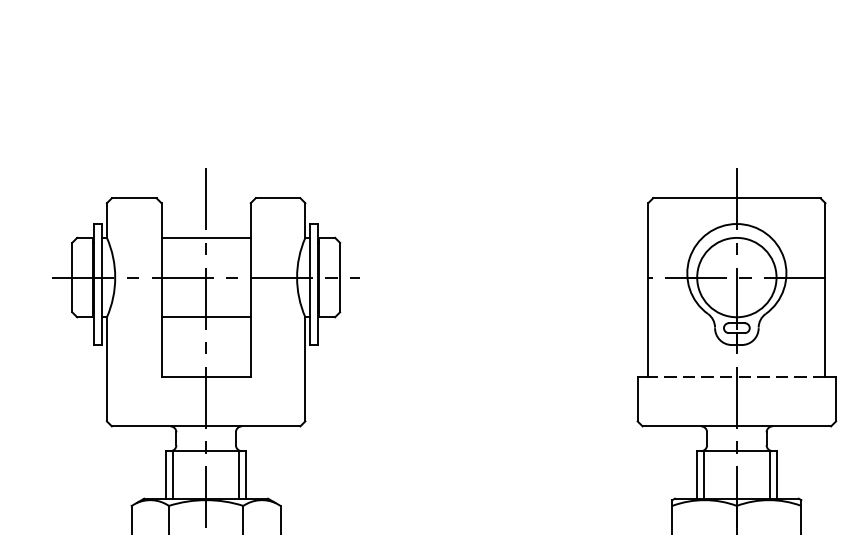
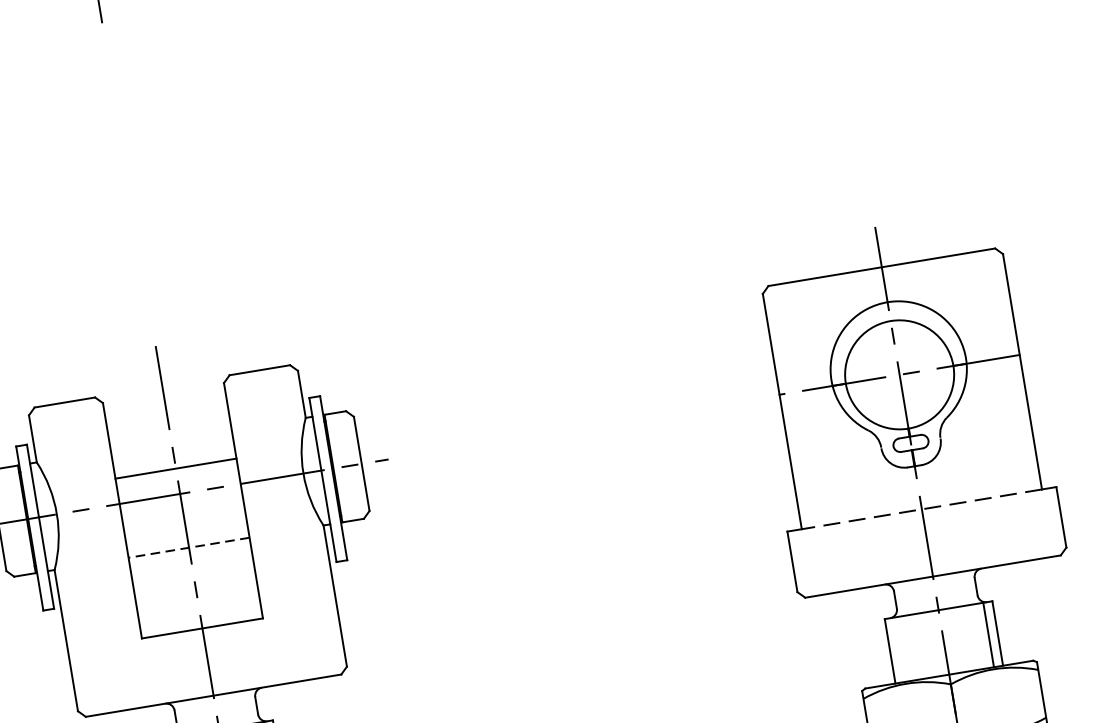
line: (205, 237) -> (175, 468), moved
line: (206, 317) -> (189, 548), solid -> dashed
line: (703, 474) -> (898, 649), removed

